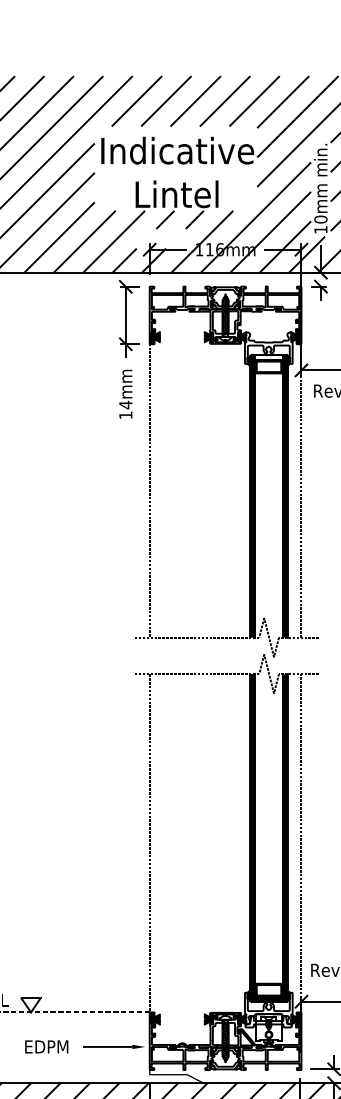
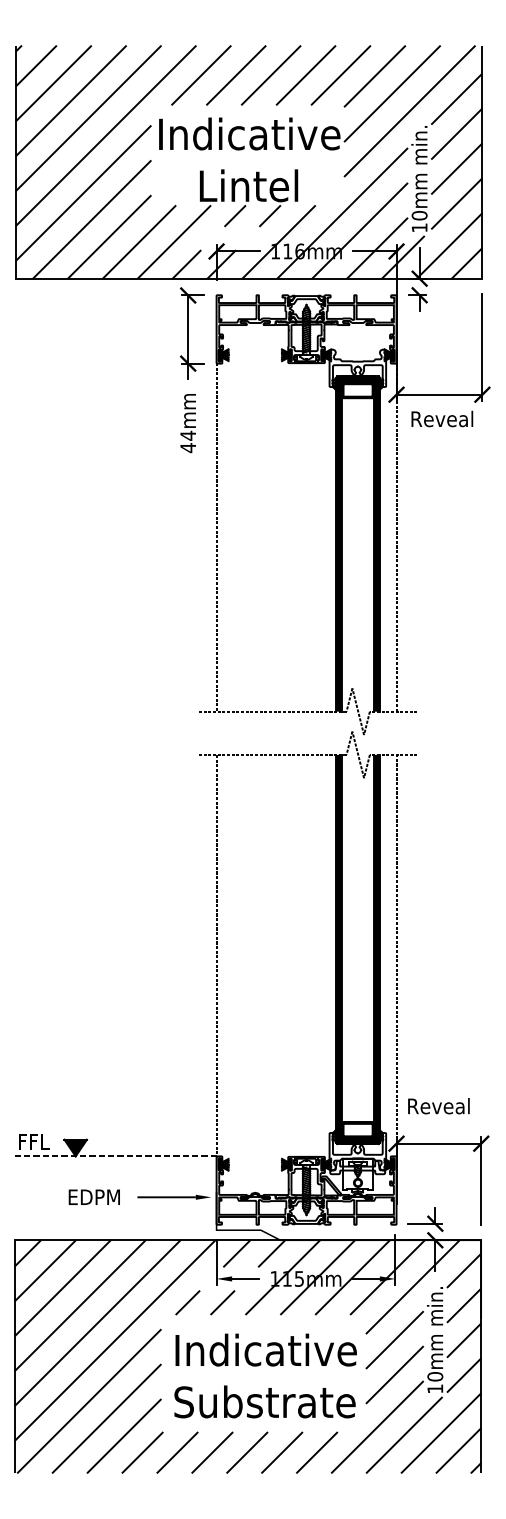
fill: (268, 358) -> (357, 380), added
text: (125, 415) -> (187, 448), 14mm -> 44mm
fill: (30, 1004) -> (75, 1147), added

